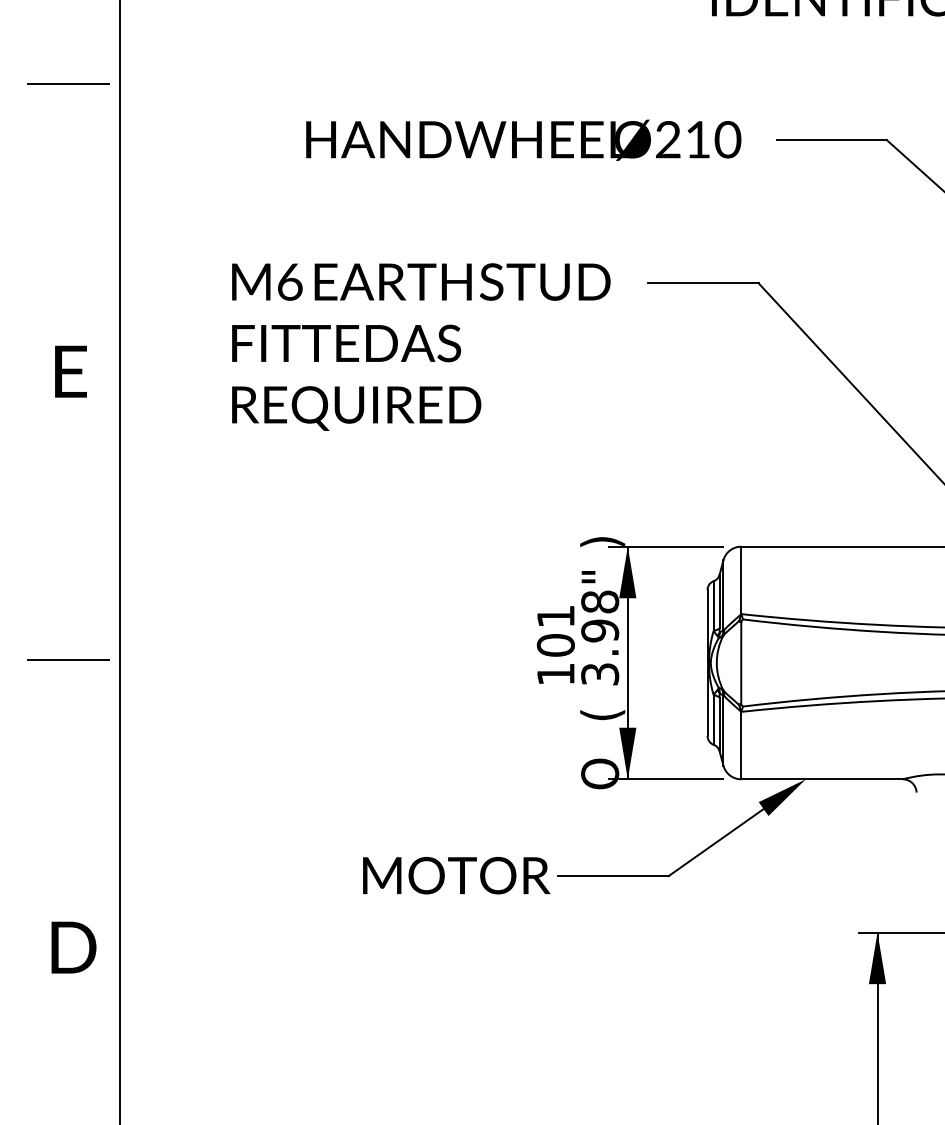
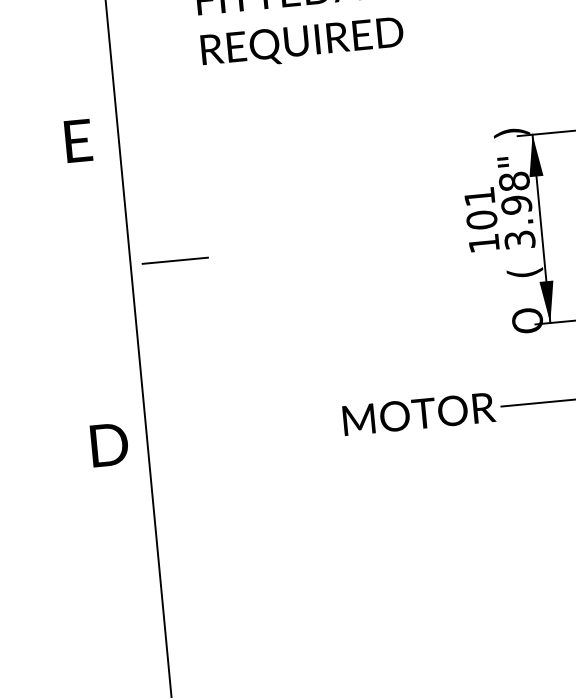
text: (70, 371) -> (78, 140), moved
line: (68, 659) -> (175, 260), moved
text: (73, 947) -> (109, 444), moved

